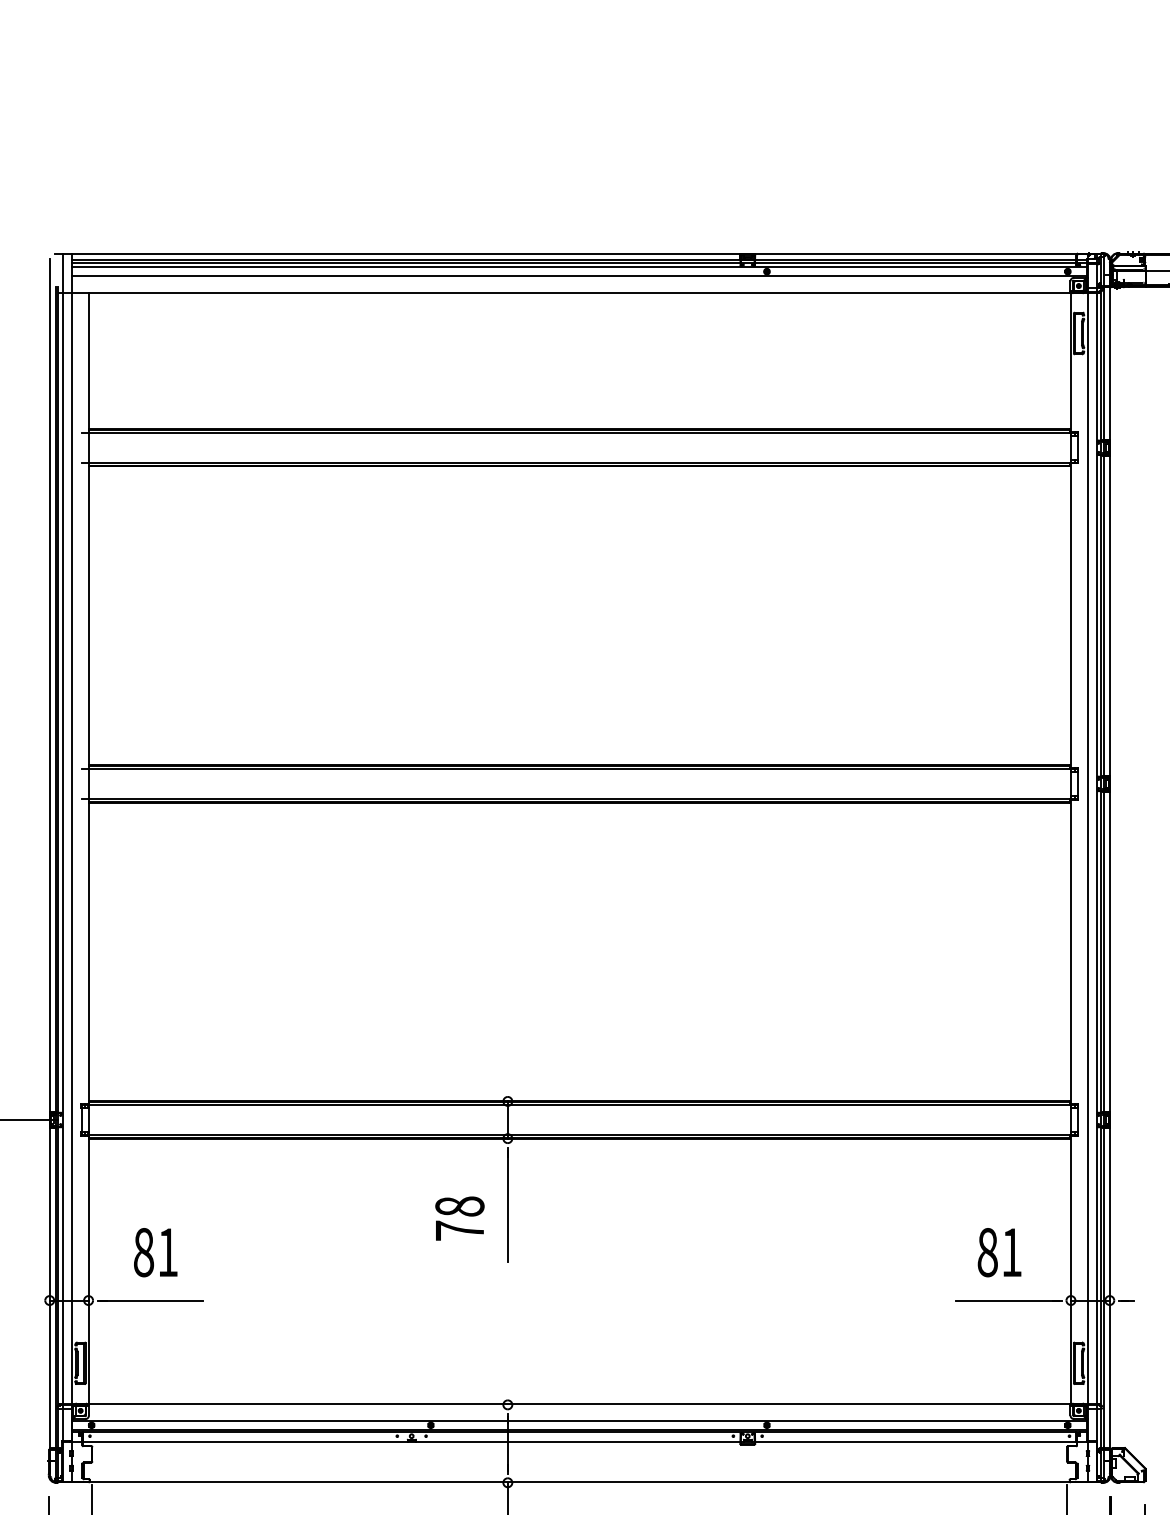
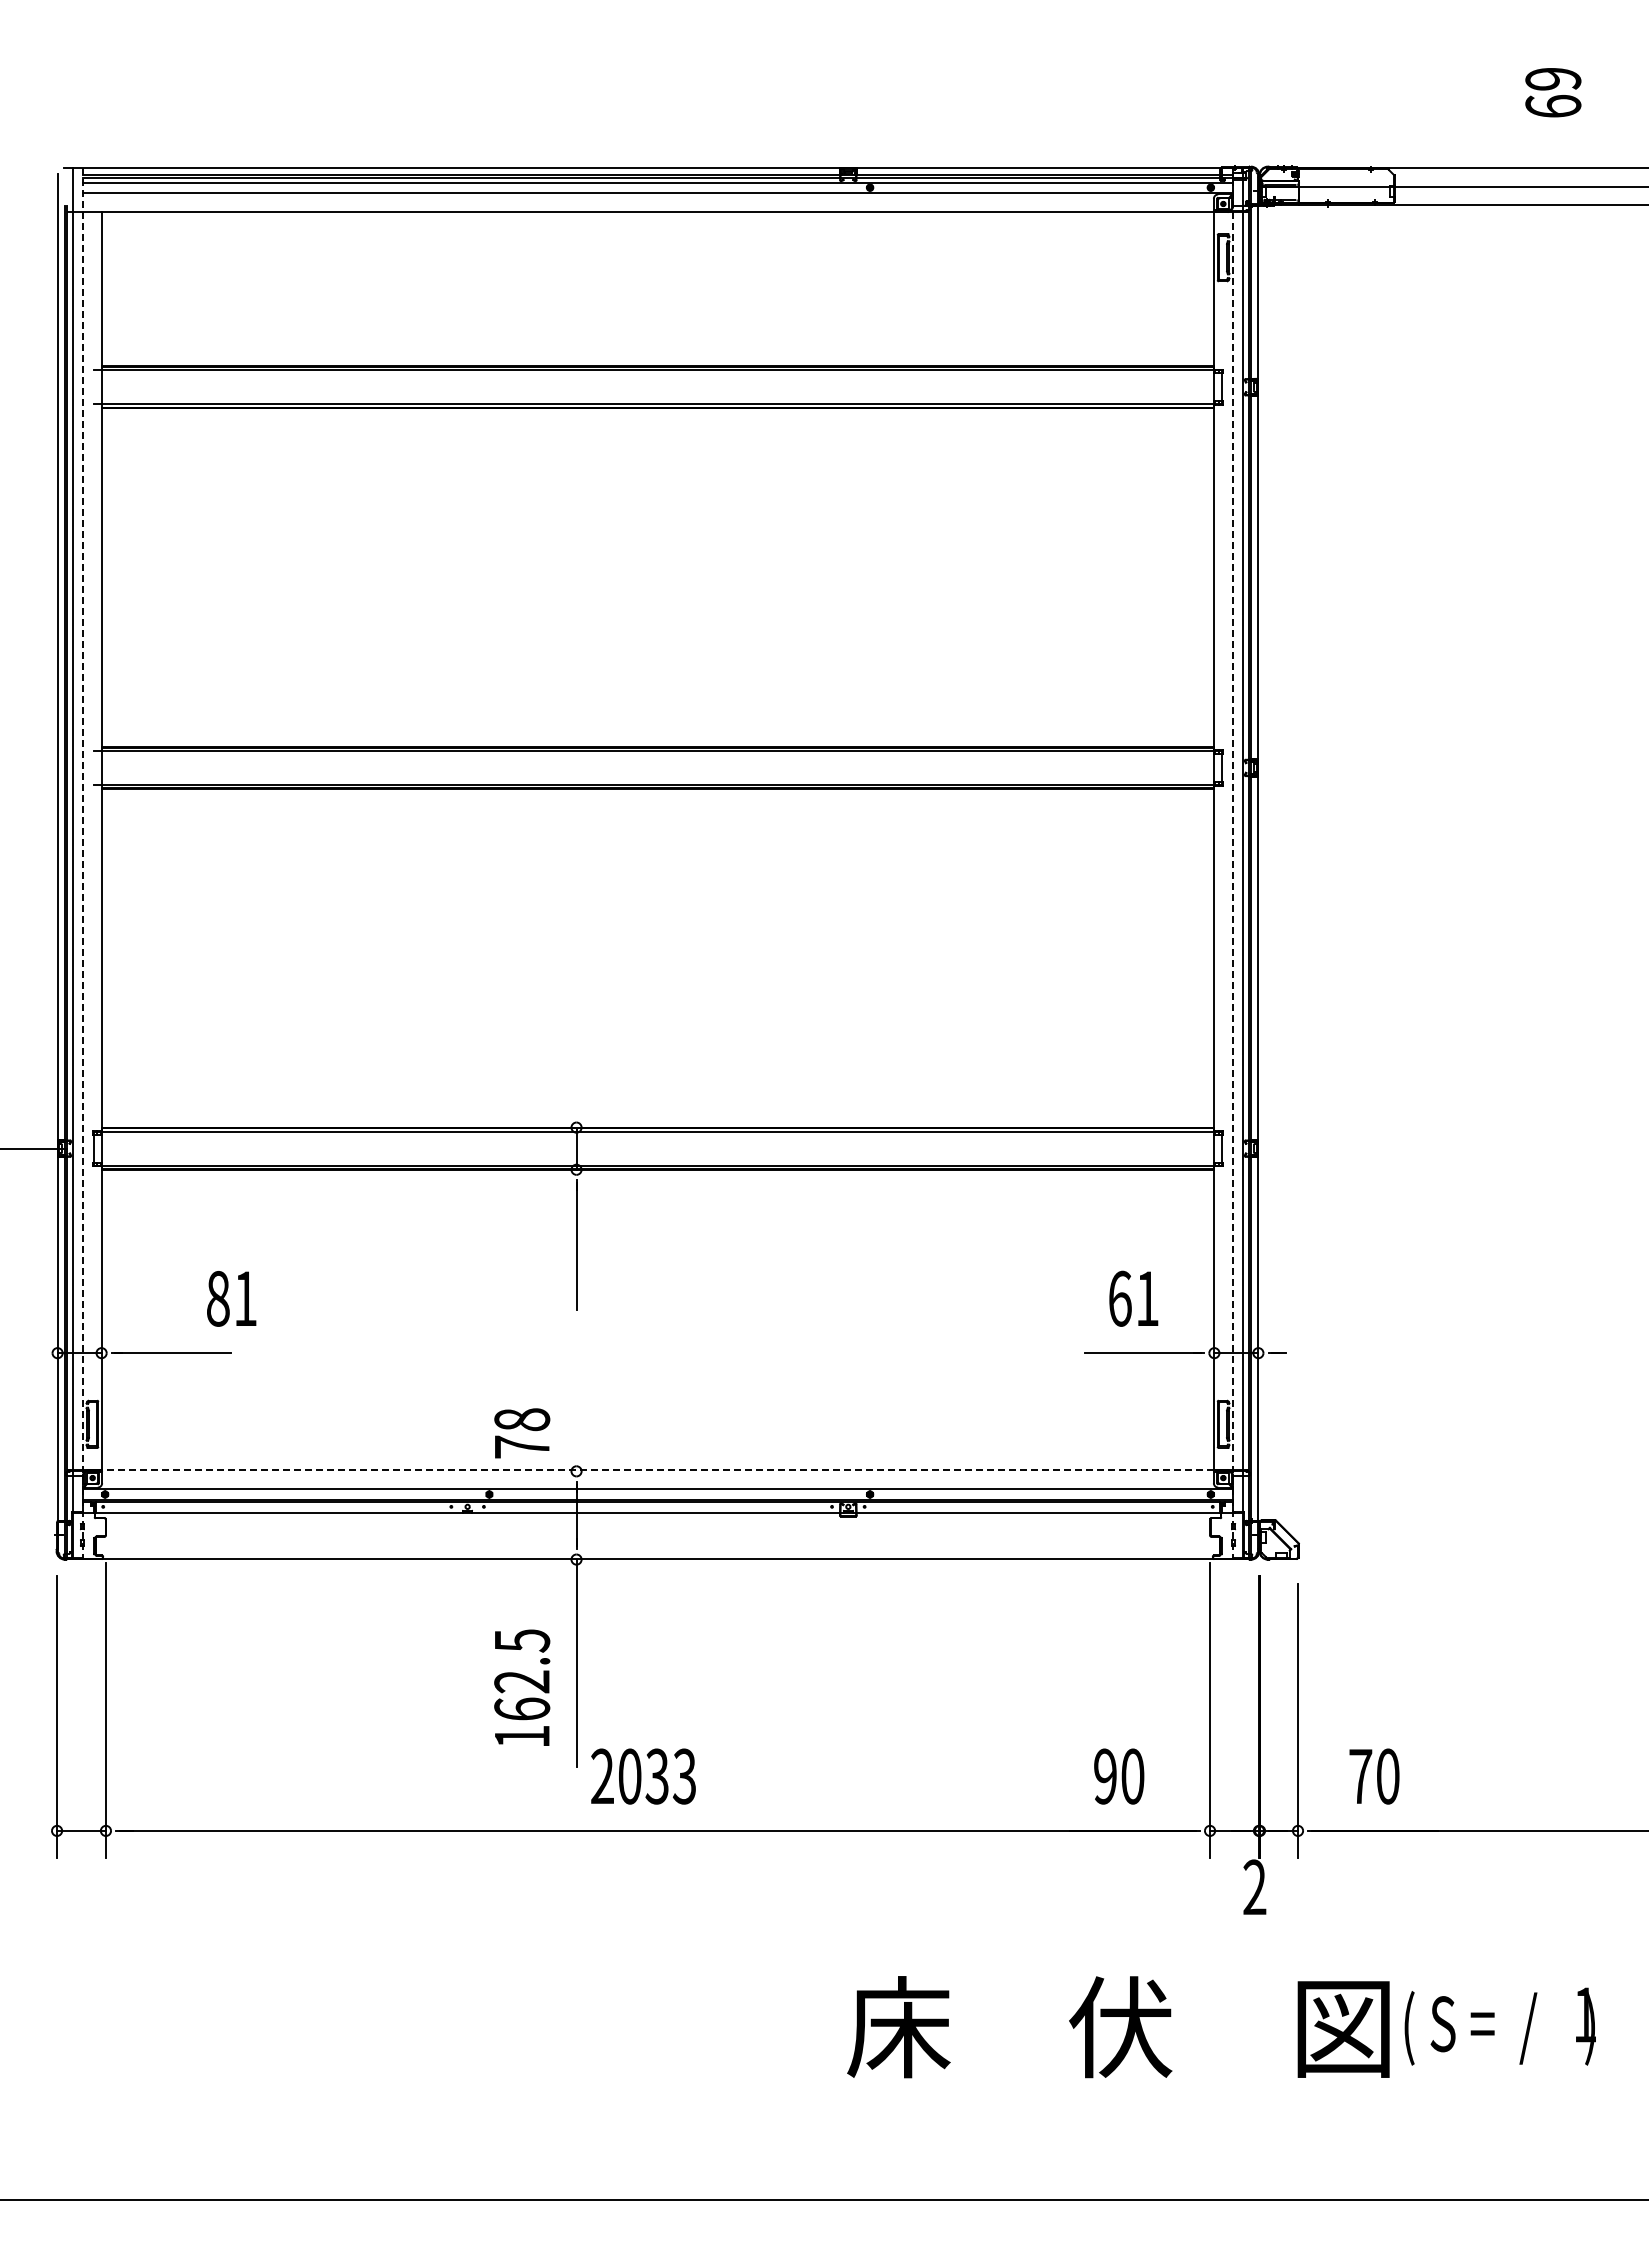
line: (71, 868) -> (82, 863), solid -> dashed
line: (1087, 868) -> (1233, 863), solid -> dashed
text: (460, 1218) -> (522, 1433), moved
text: (155, 1252) -> (231, 1298), moved
text: (987, 1252) -> (1119, 1298), 81 -> 61
line: (579, 1404) -> (657, 1470), solid -> dashed

